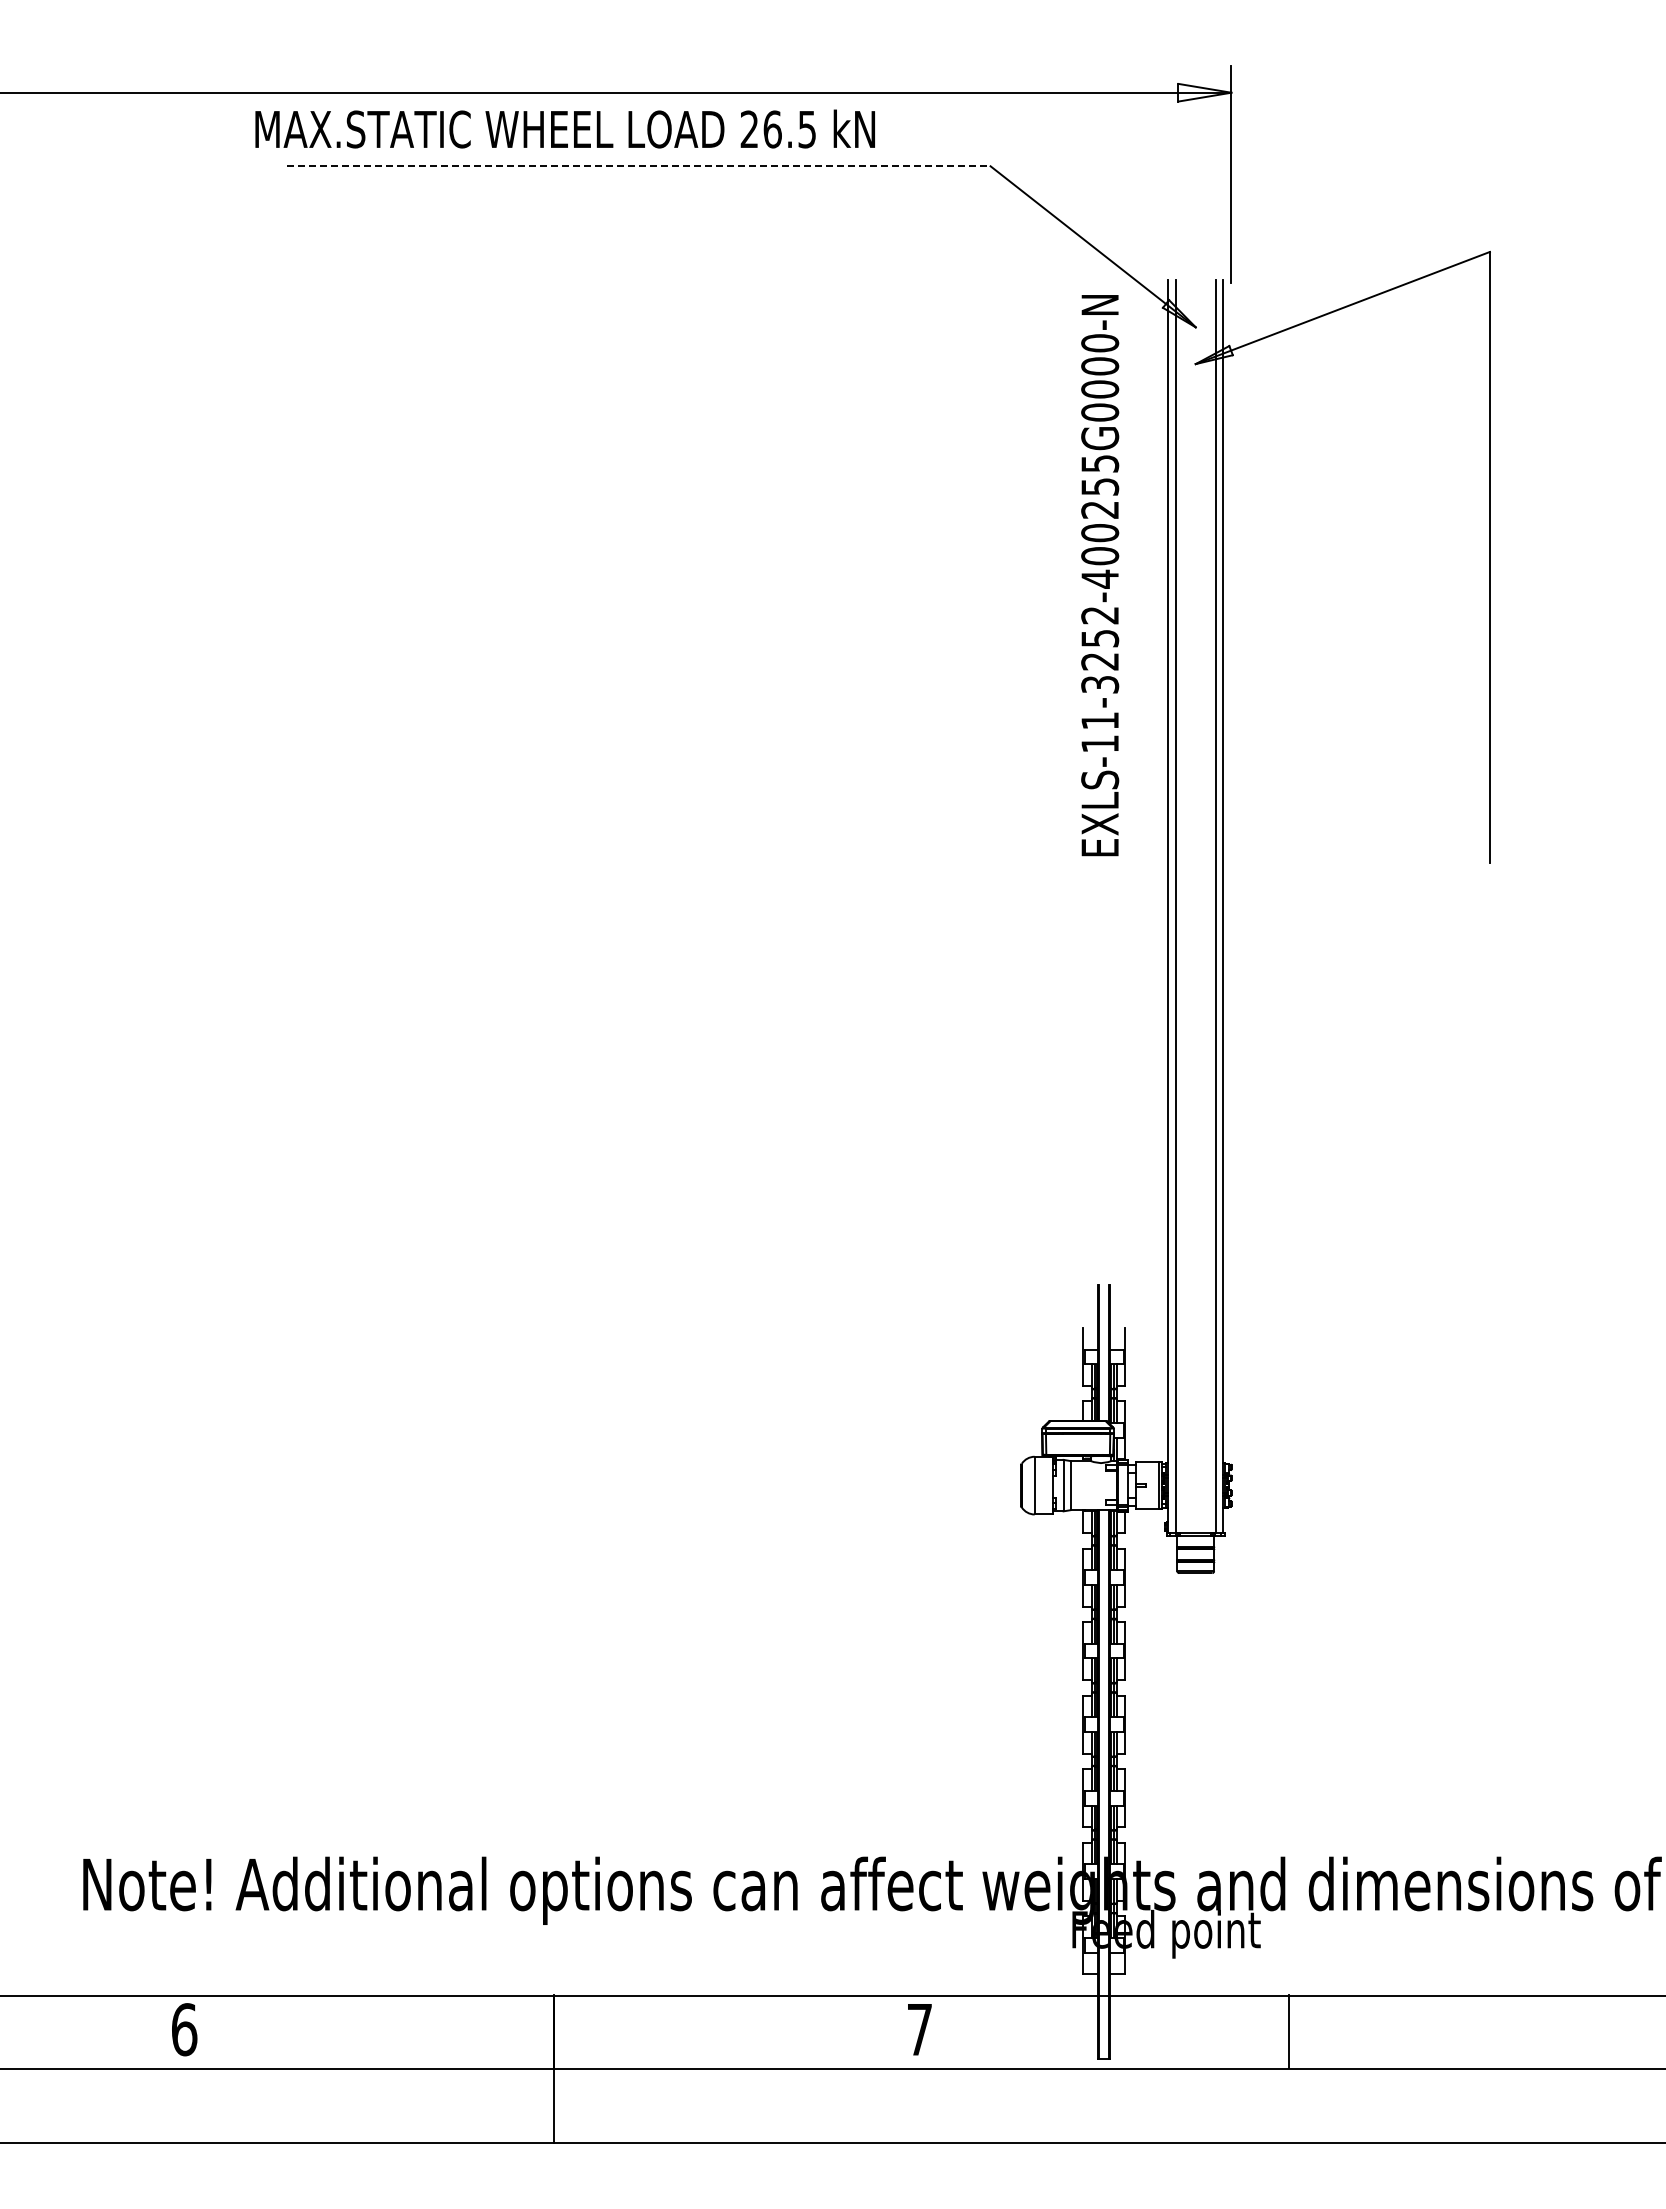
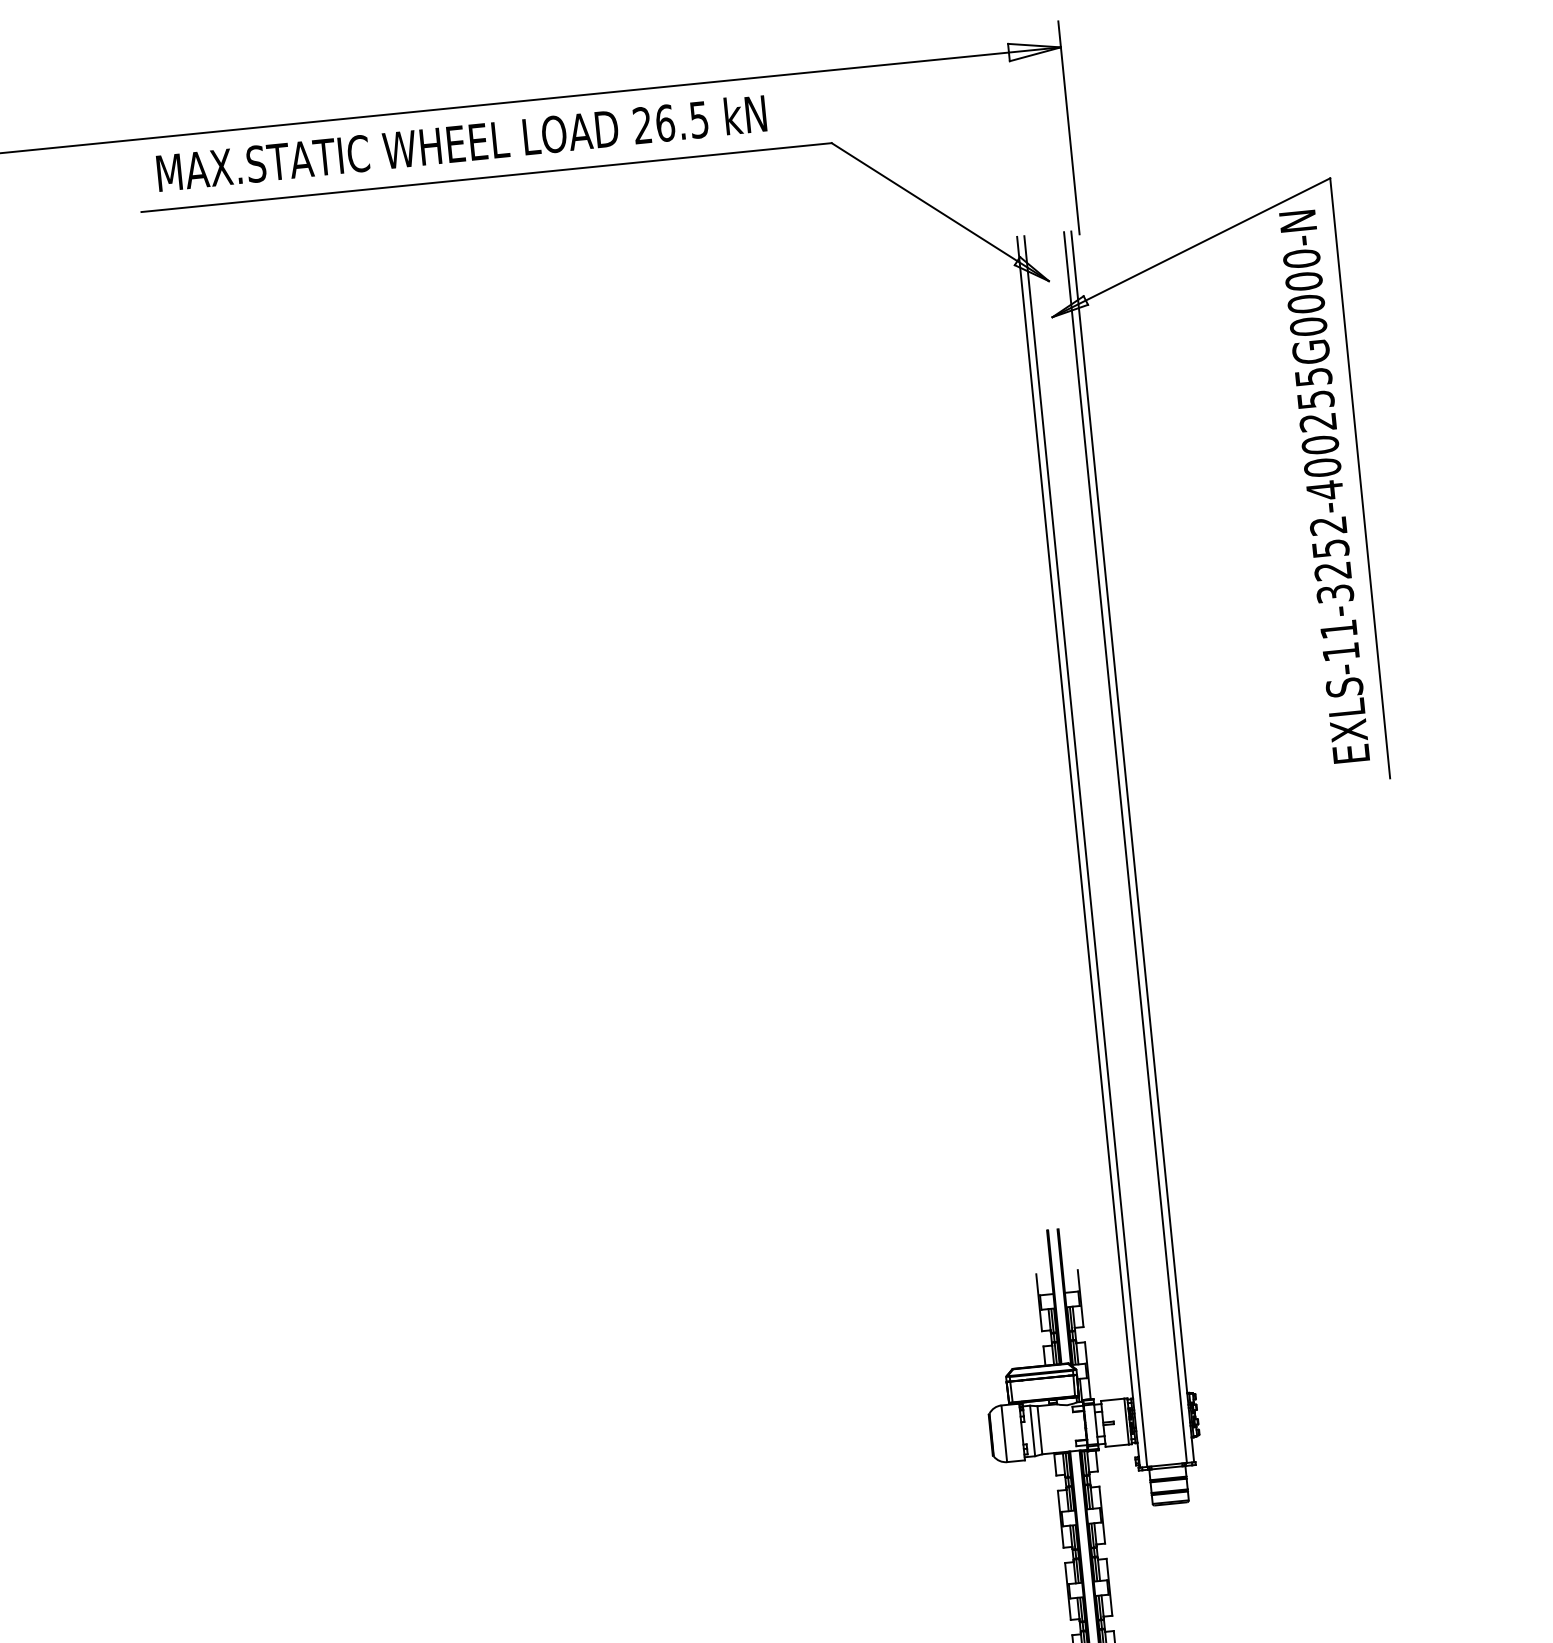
text: (564, 128) -> (460, 142), moved
line: (638, 166) -> (486, 177), dashed -> solid
text: (1100, 575) -> (1324, 486), moved

